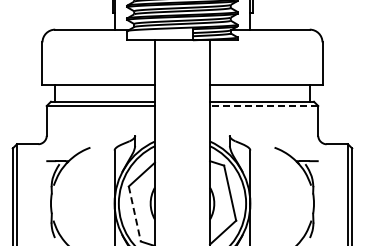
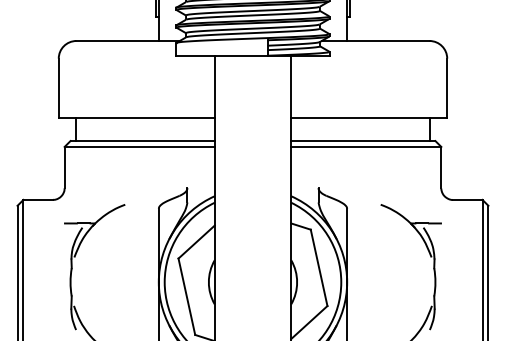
line: (263, 106) -> (365, 147), dashed -> solid
line: (134, 214) -> (186, 297), dashed -> solid

